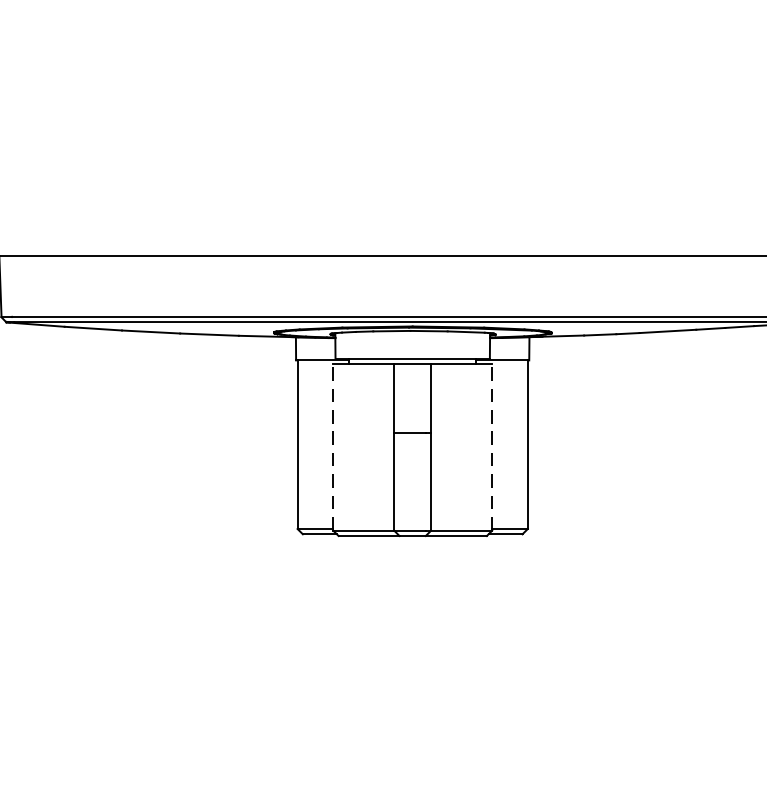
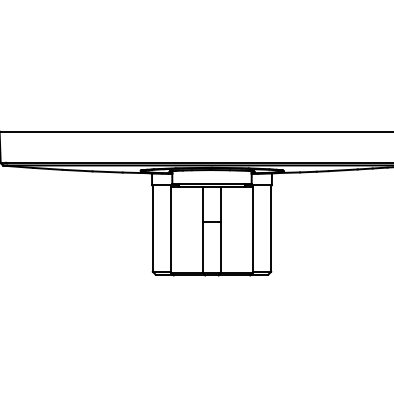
line: (333, 446) -> (171, 229), dashed -> solid
line: (491, 446) -> (252, 229), dashed -> solid

